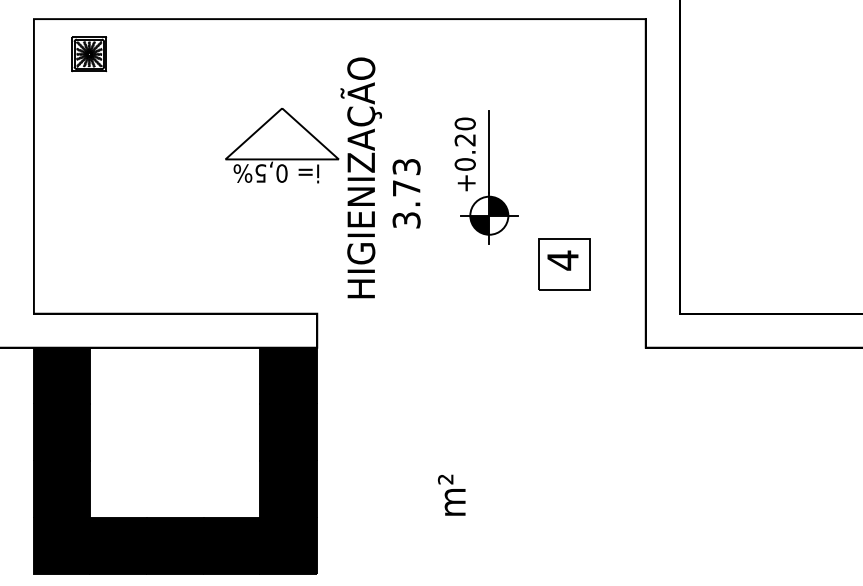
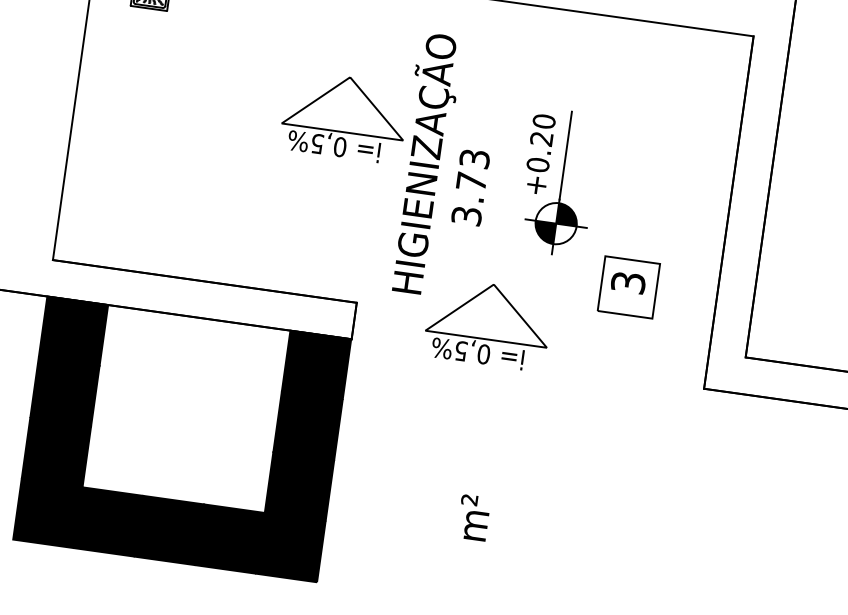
text: (562, 260) -> (627, 282), 4 -> 3
part: (440, 316) -> (488, 324), added

